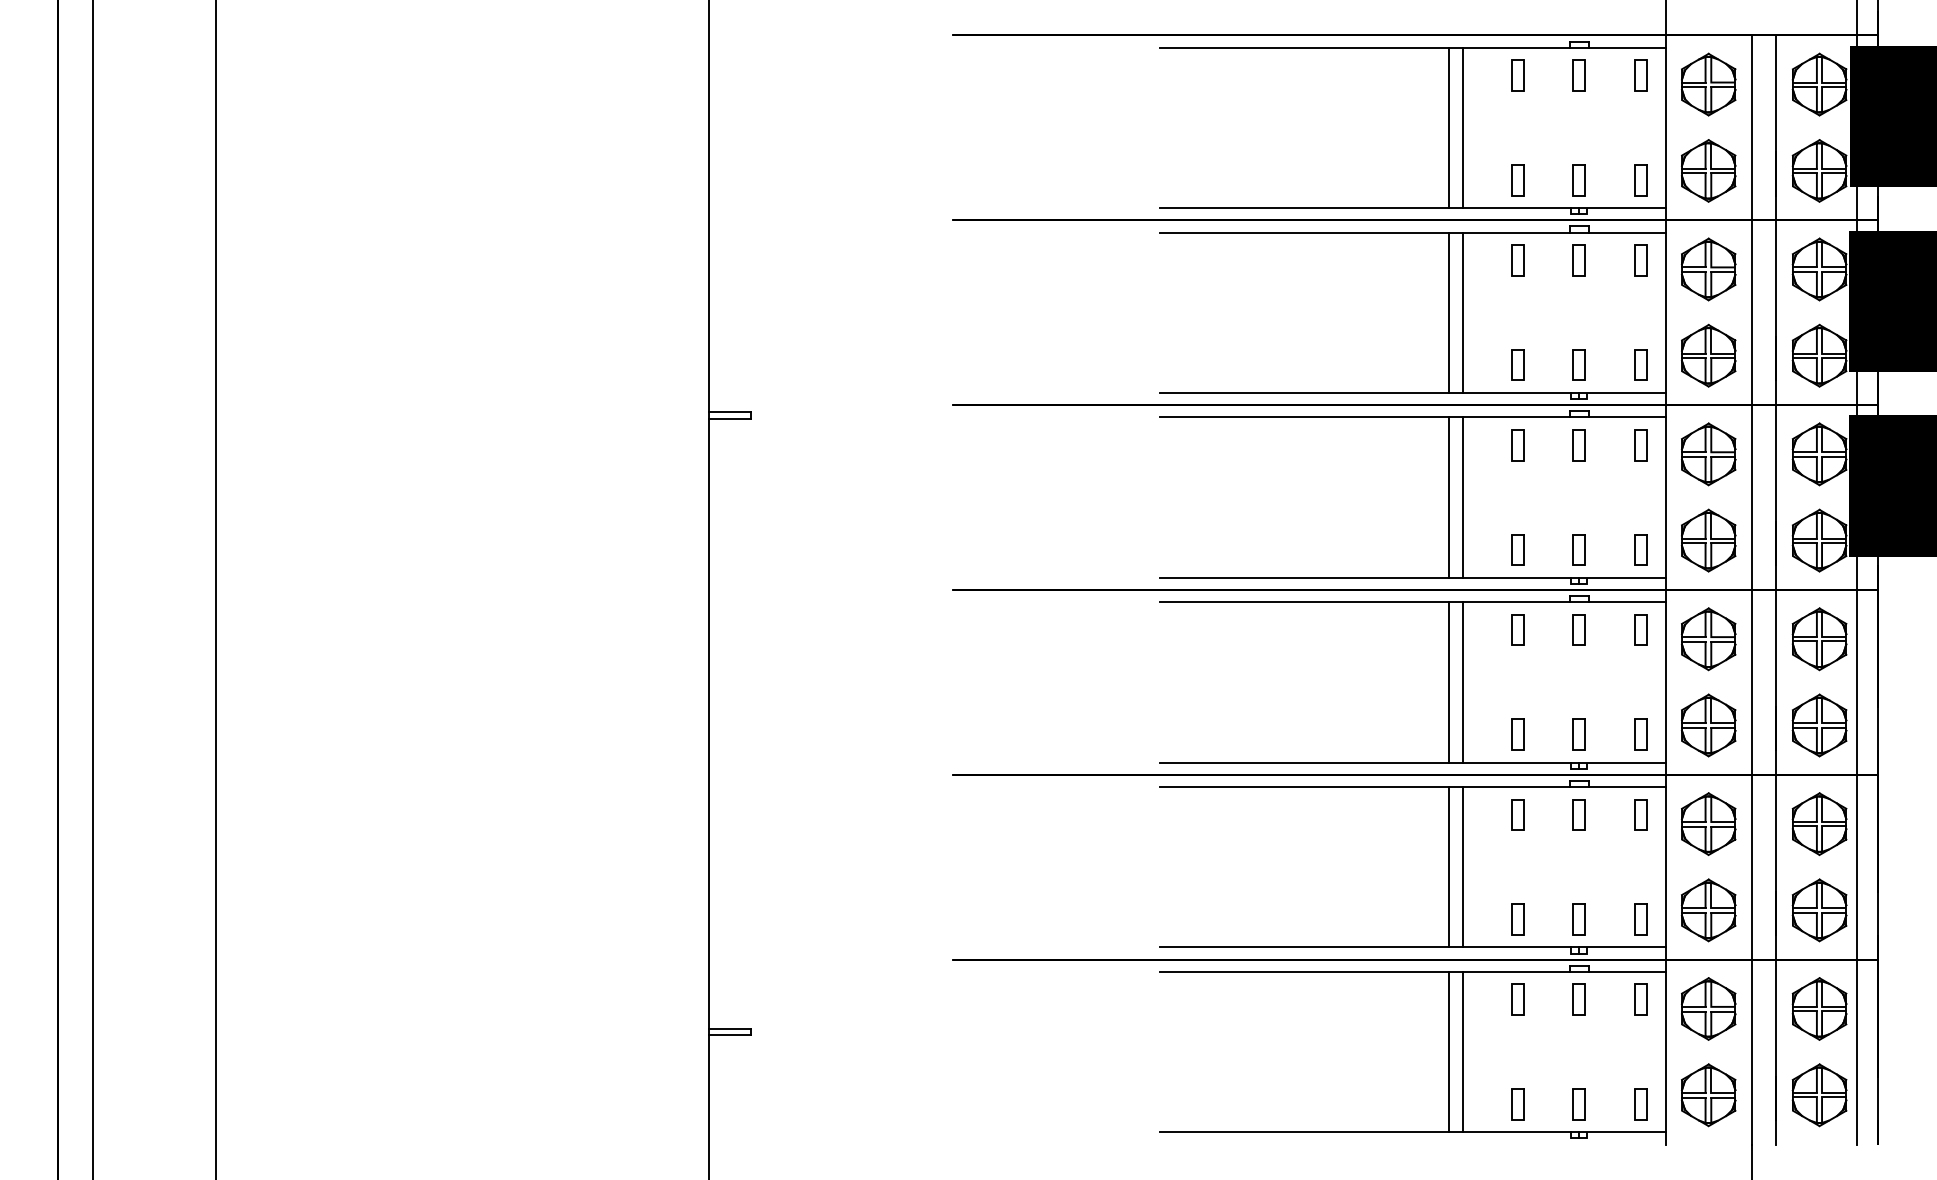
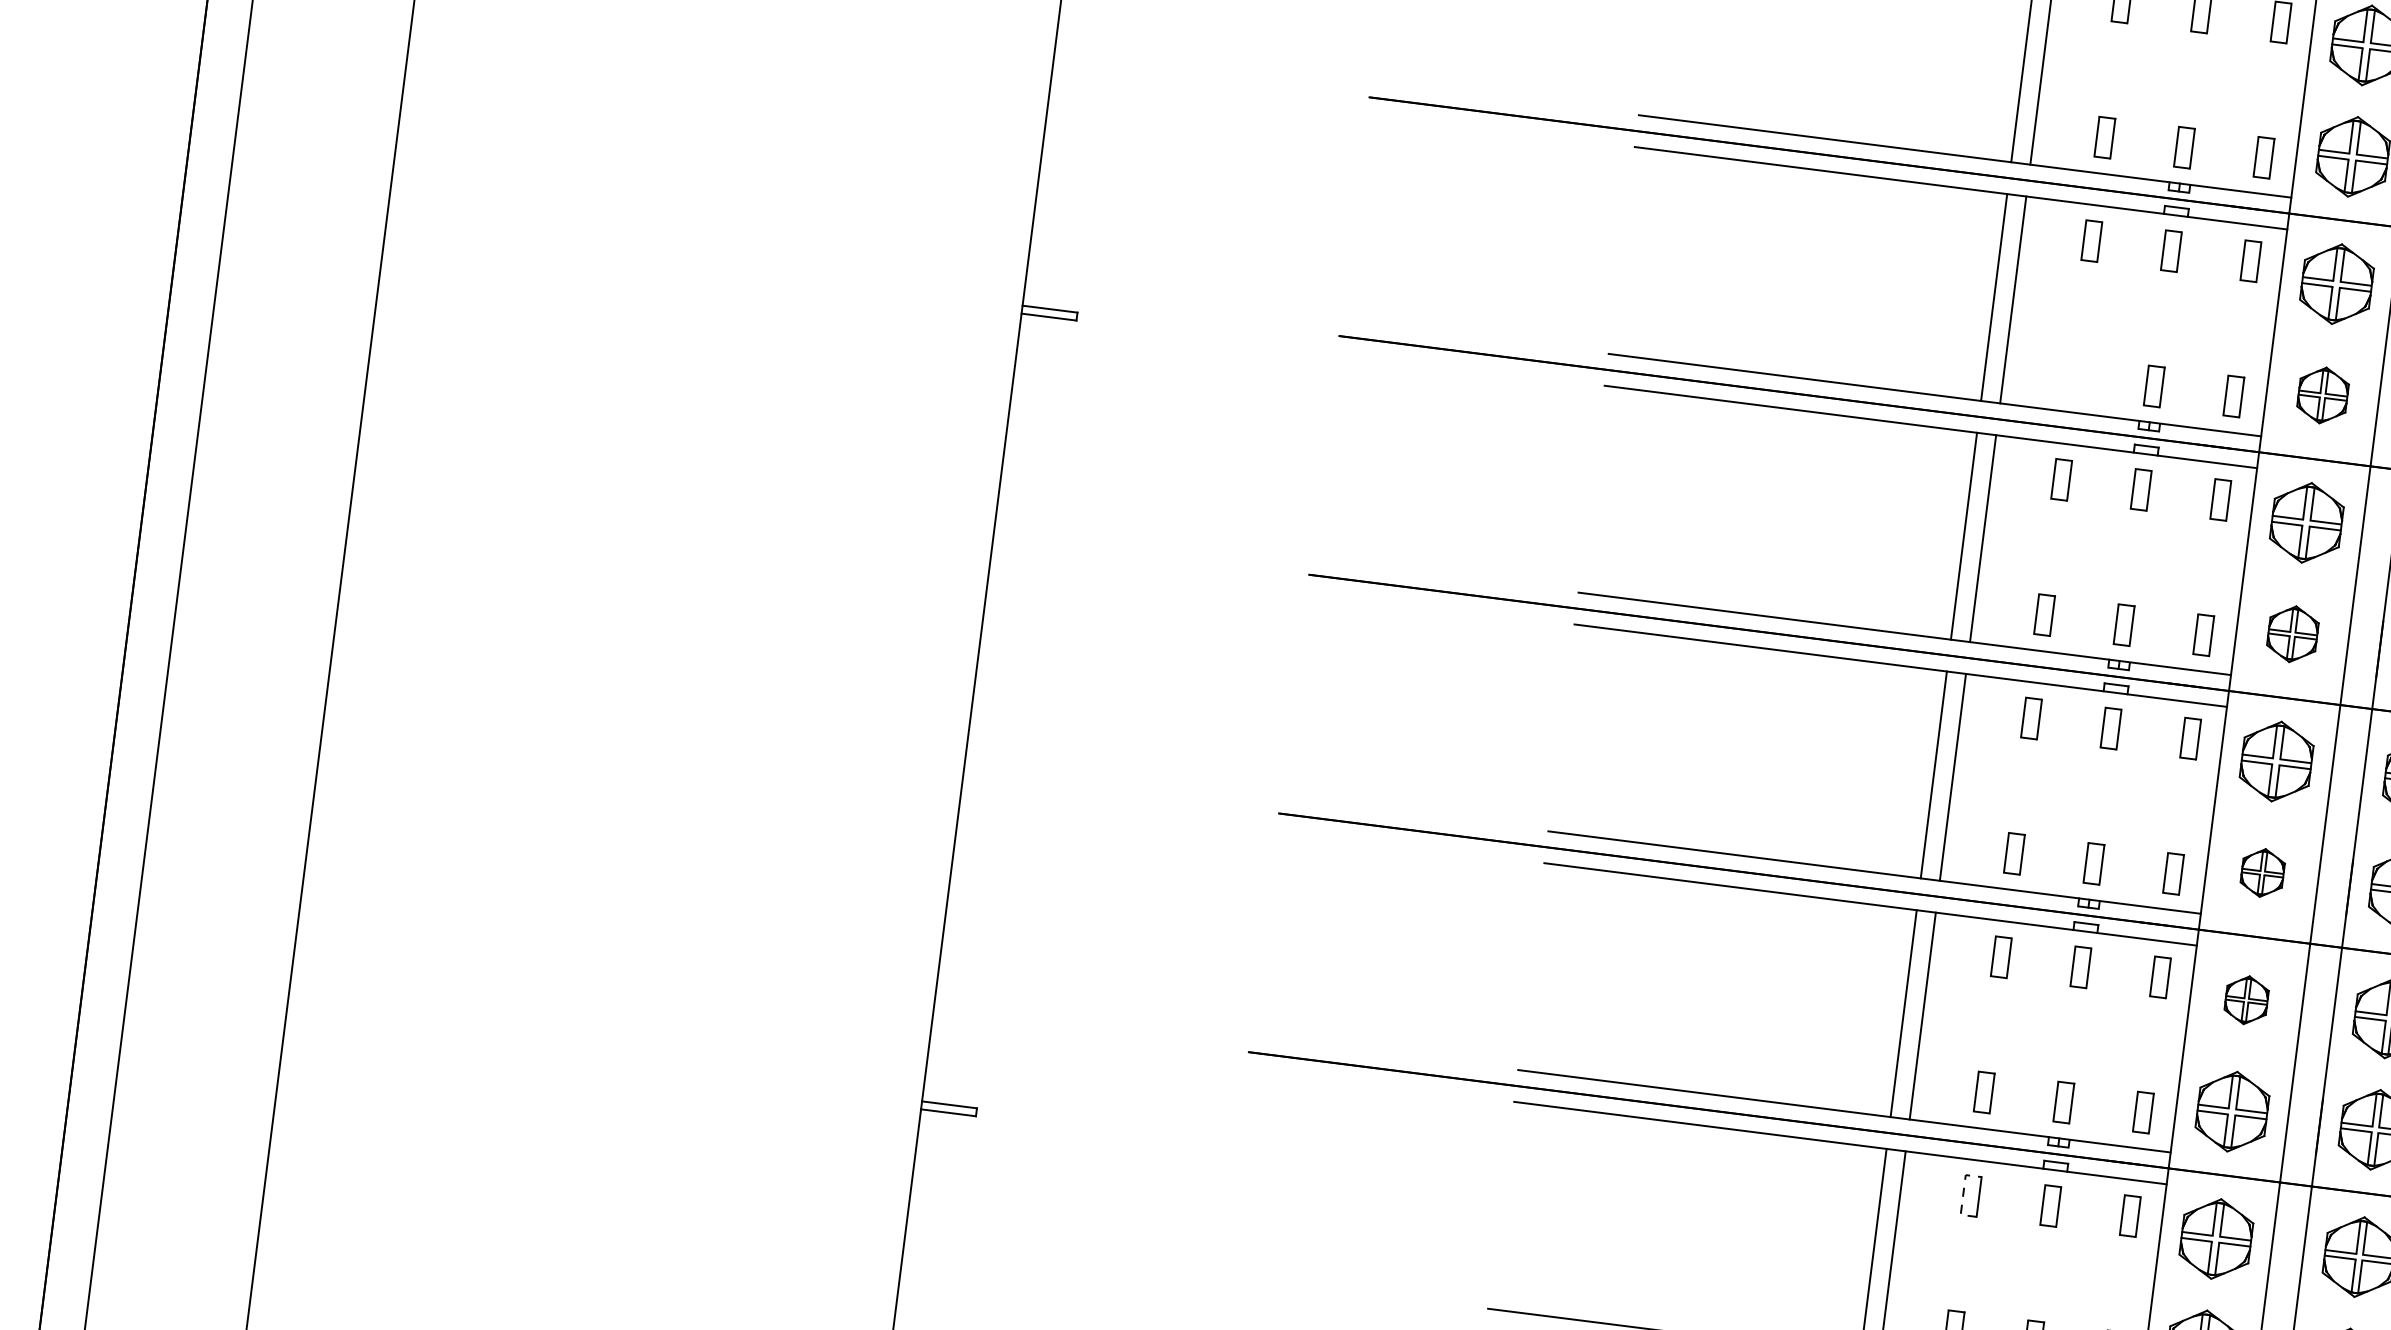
part: (1708, 355) -> (2322, 395), size x0.7
part: (1517, 364) -> (2074, 375), removed
part: (1708, 540) -> (2292, 634), size x0.7
part: (1708, 725) -> (2262, 872), size x0.6
part: (1708, 823) -> (2246, 999), size x0.6
line: (1511, 999) -> (1963, 1194), solid -> dashed

